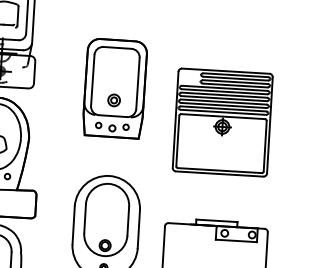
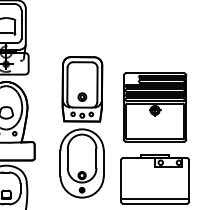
part: (115, 88) -> (82, 89), moved
part: (223, 122) -> (155, 107), moved

